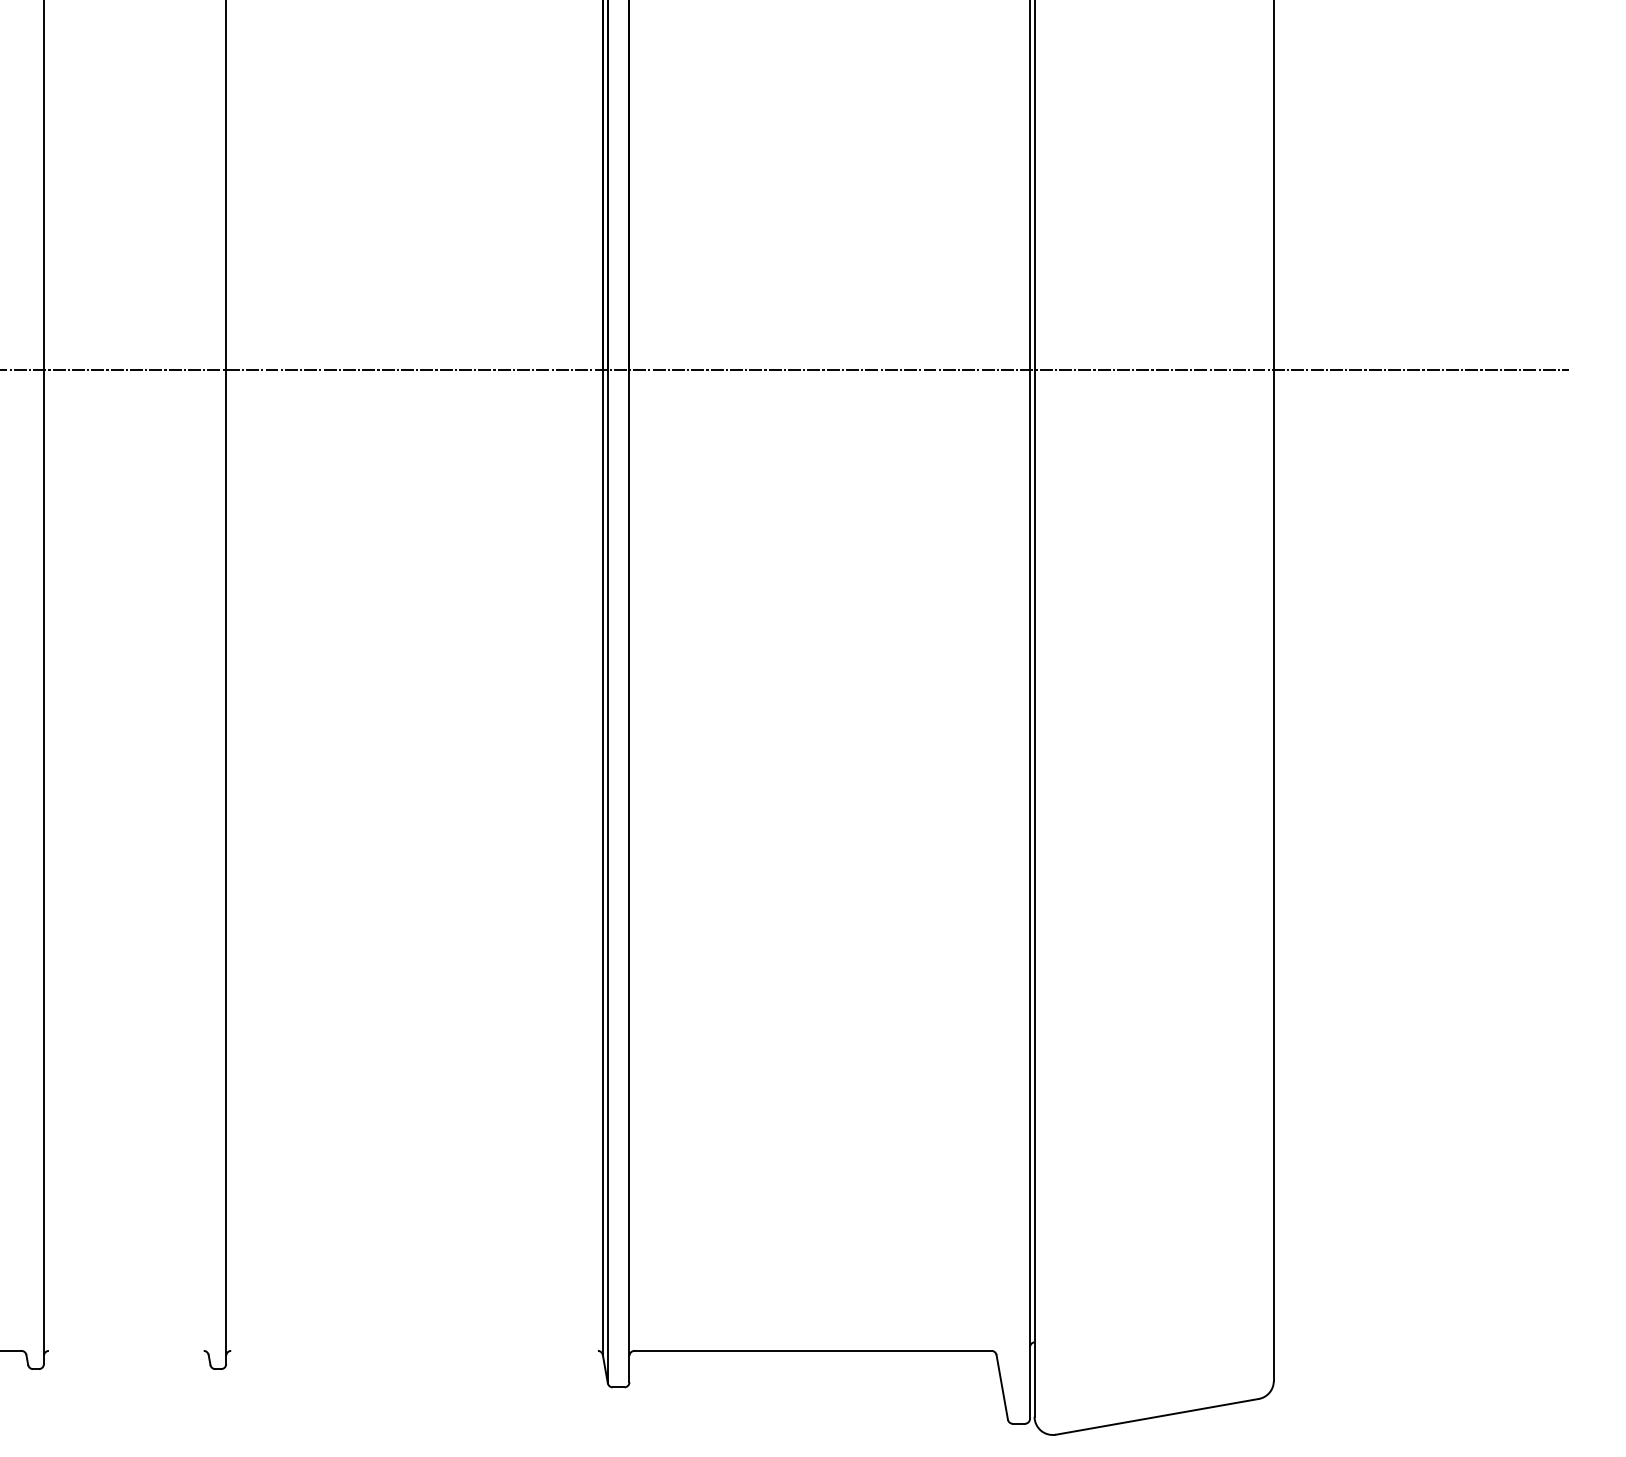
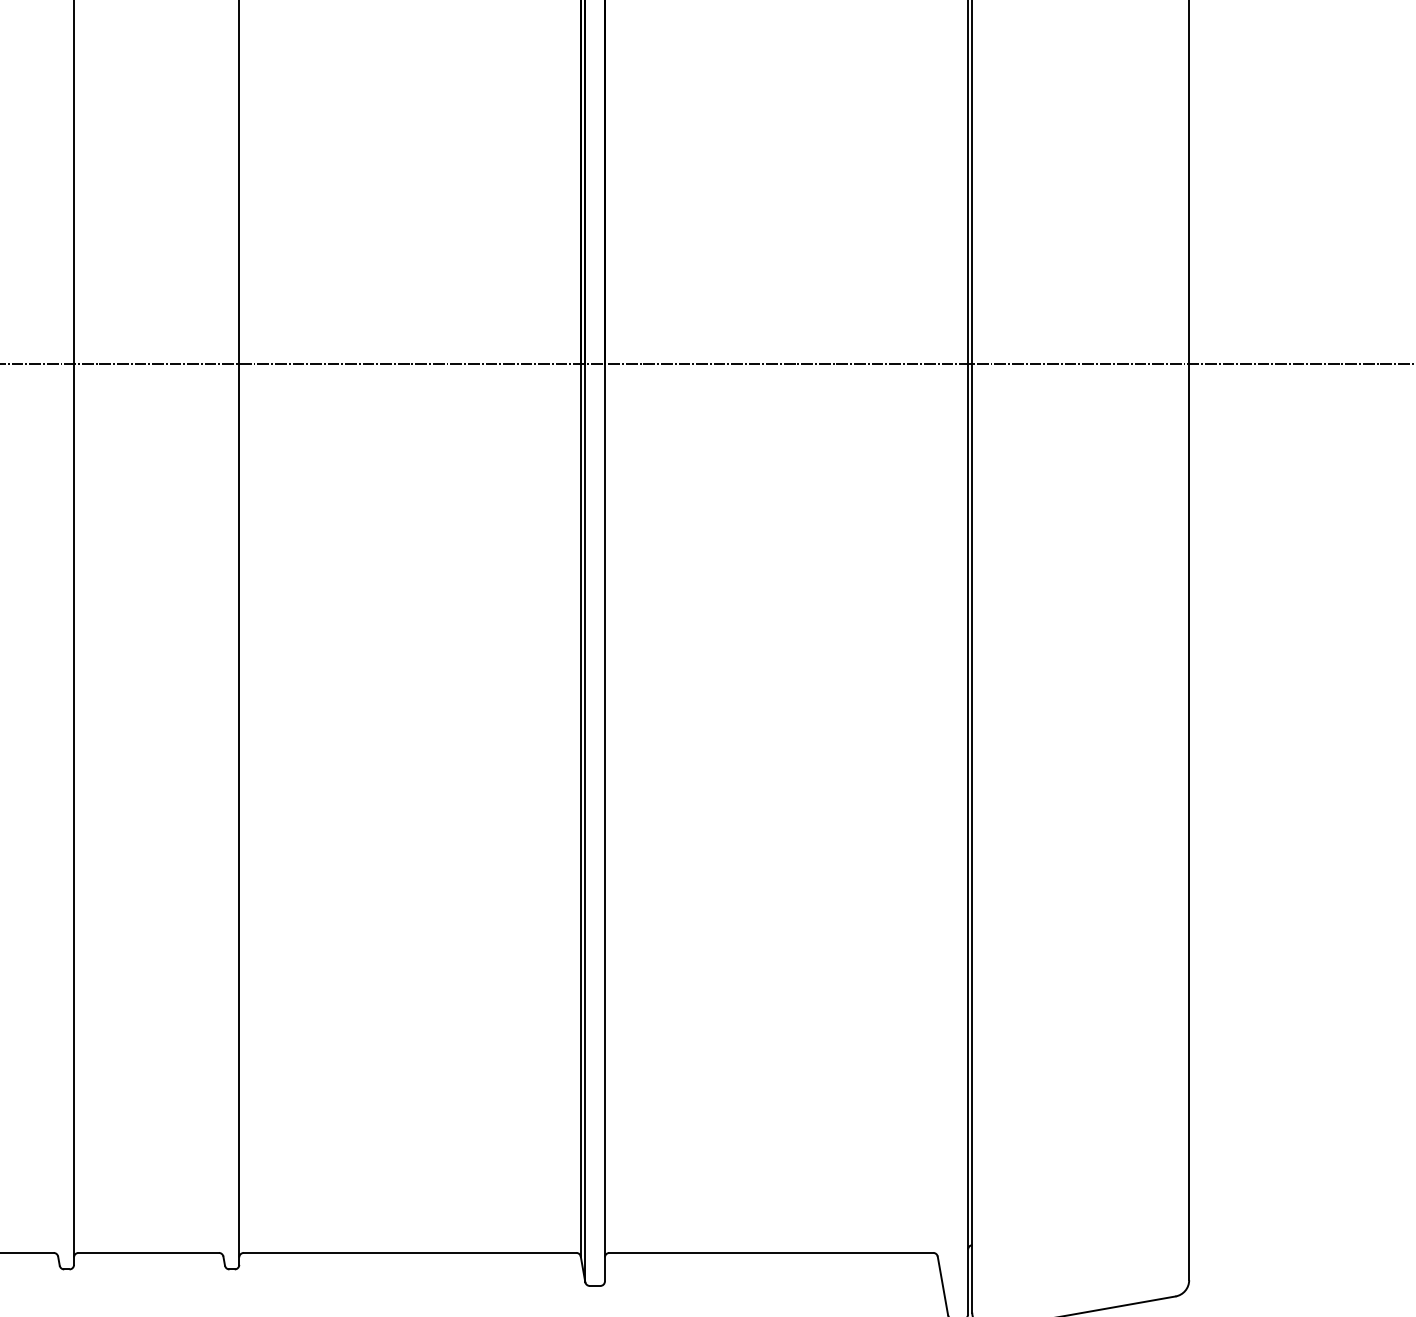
line: (125, 1350) -> (147, 1252), added
line: (414, 1350) -> (410, 1252), added

